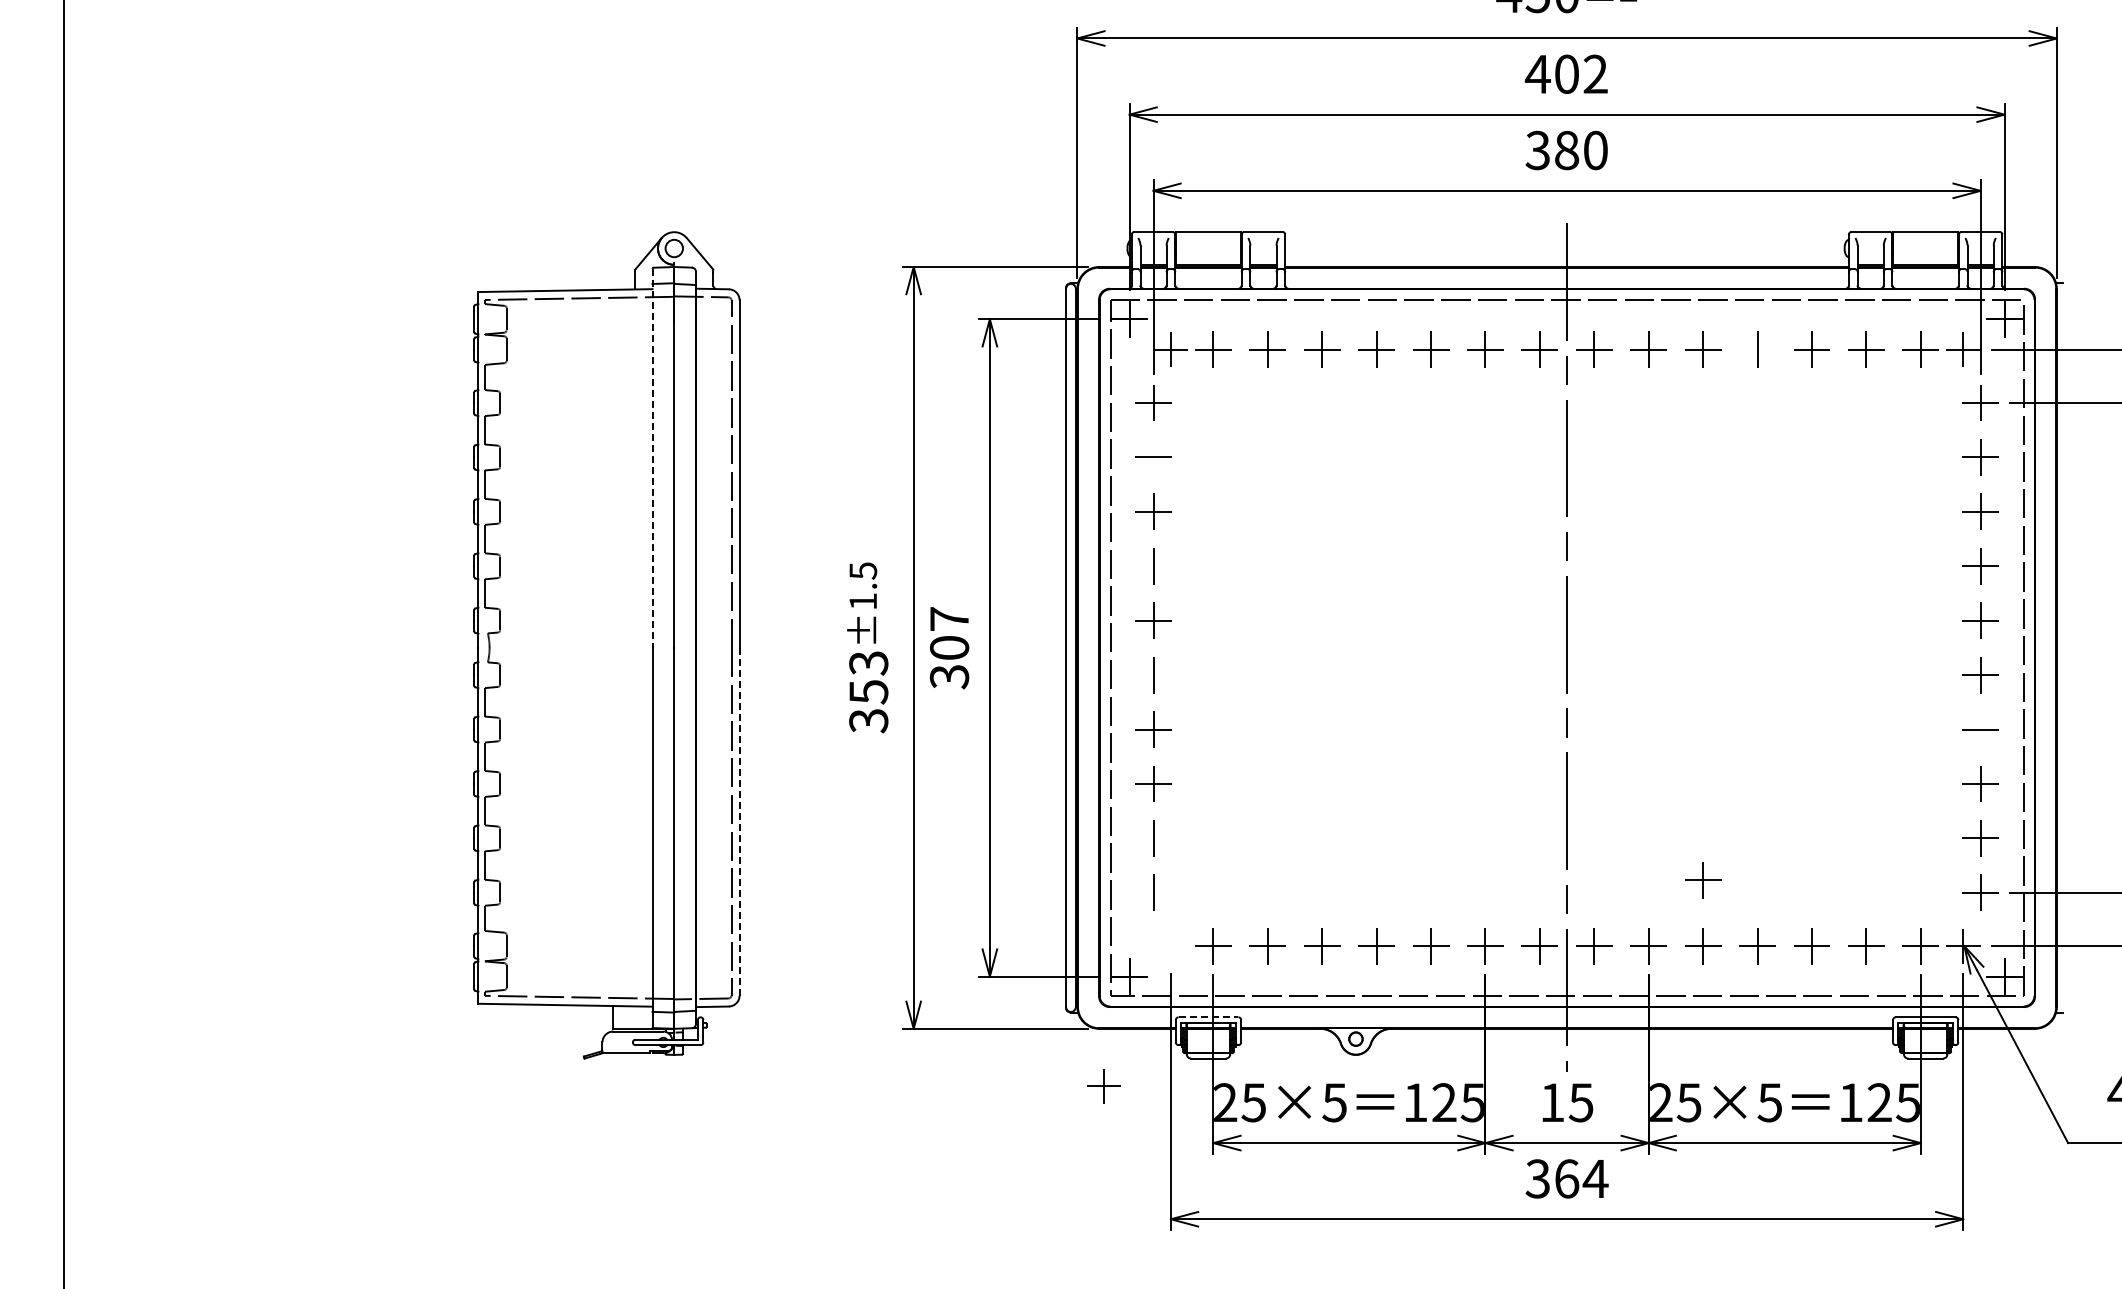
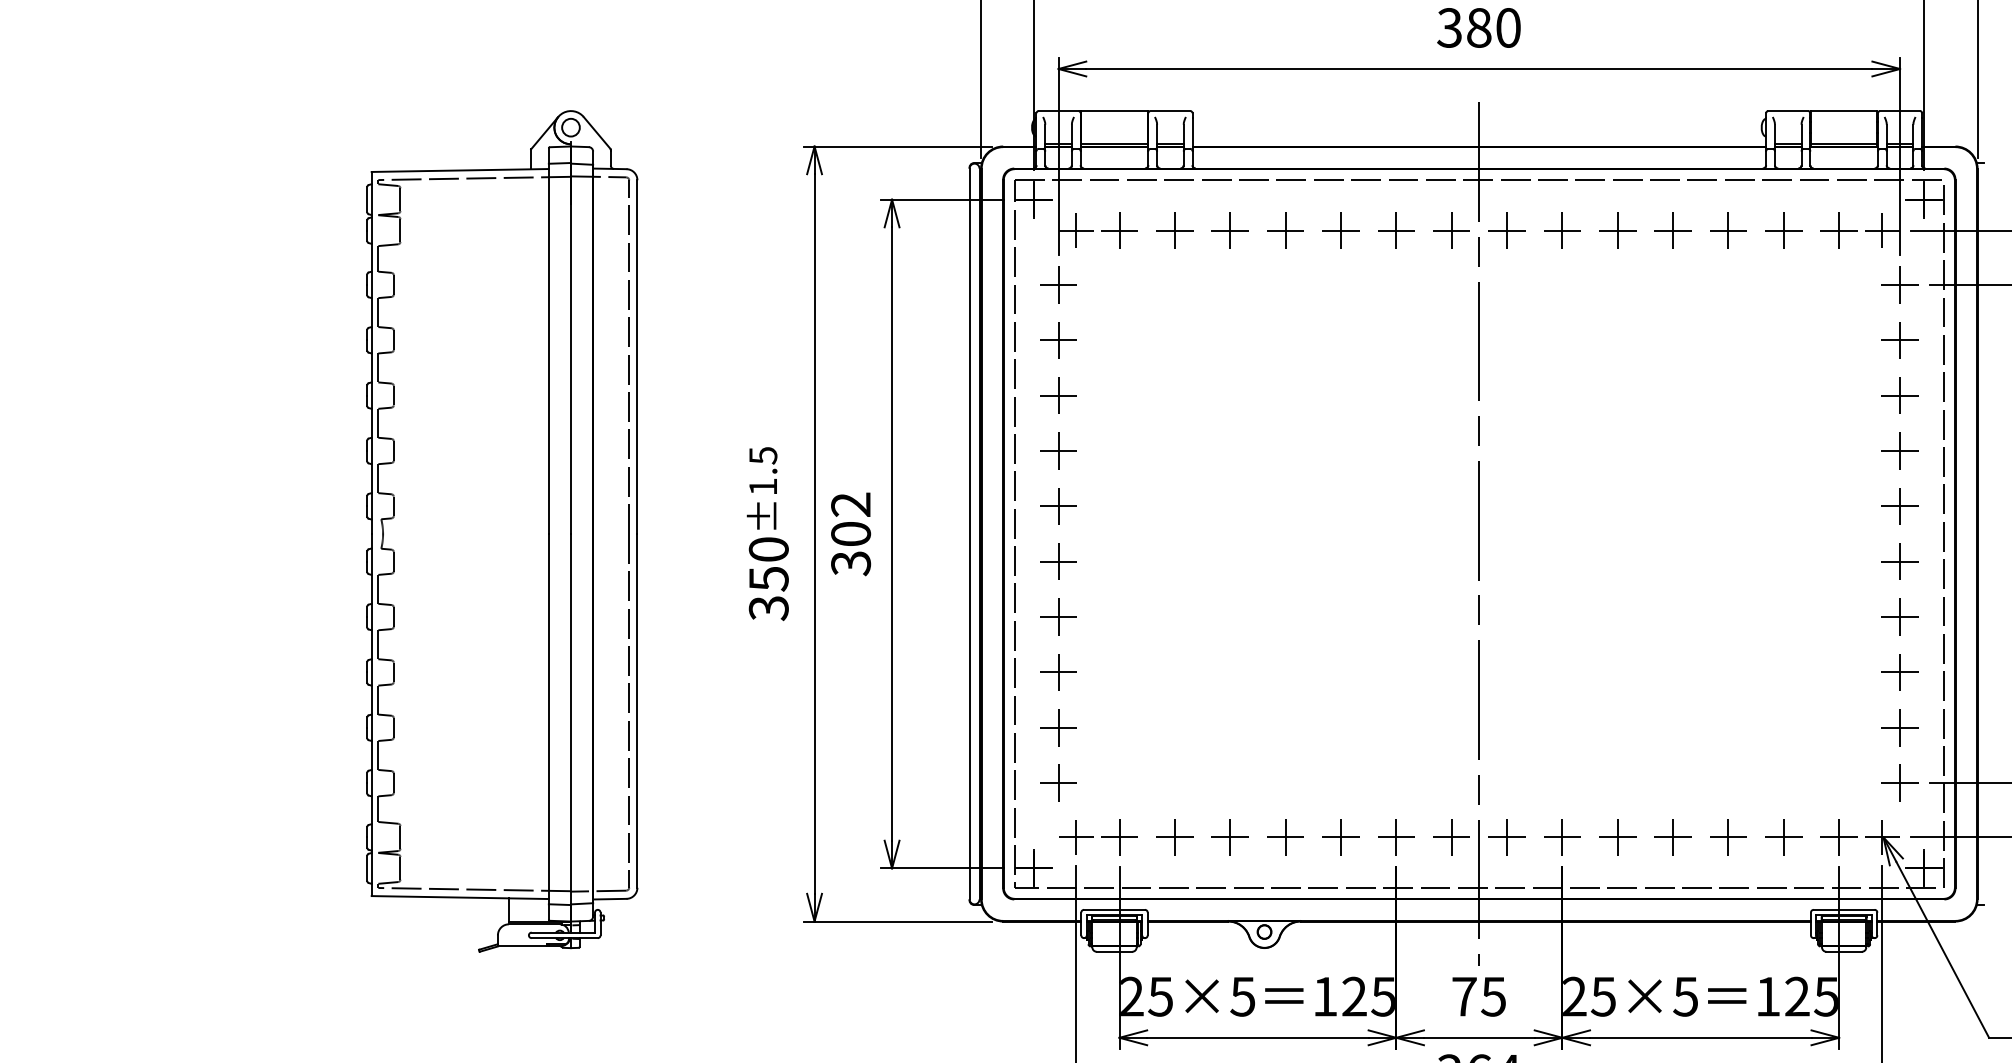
line: (1757, 349) -> (1673, 230), added
line: (1153, 457) -> (1058, 340), added
line: (652, 458) -> (548, 341), dashed -> solid
line: (1153, 566) -> (1058, 451), added
text: (948, 619) -> (849, 505), 307 -> 302
text: (868, 663) -> (768, 549), 353 -> 350
line: (1153, 675) -> (1058, 562), added
line: (1980, 729) -> (1899, 617), added
line: (739, 821) -> (637, 710), dashed -> solid
line: (1153, 838) -> (1058, 727), added
part: (1703, 880) -> (1618, 770), removed
line: (1153, 892) -> (1058, 782), added
line: (1208, 1017) -> (1114, 910), dashed -> solid
part: (1103, 1086) -> (1075, 837), moved
text: (1552, 1102) -> (1464, 996), 15 -> 75

